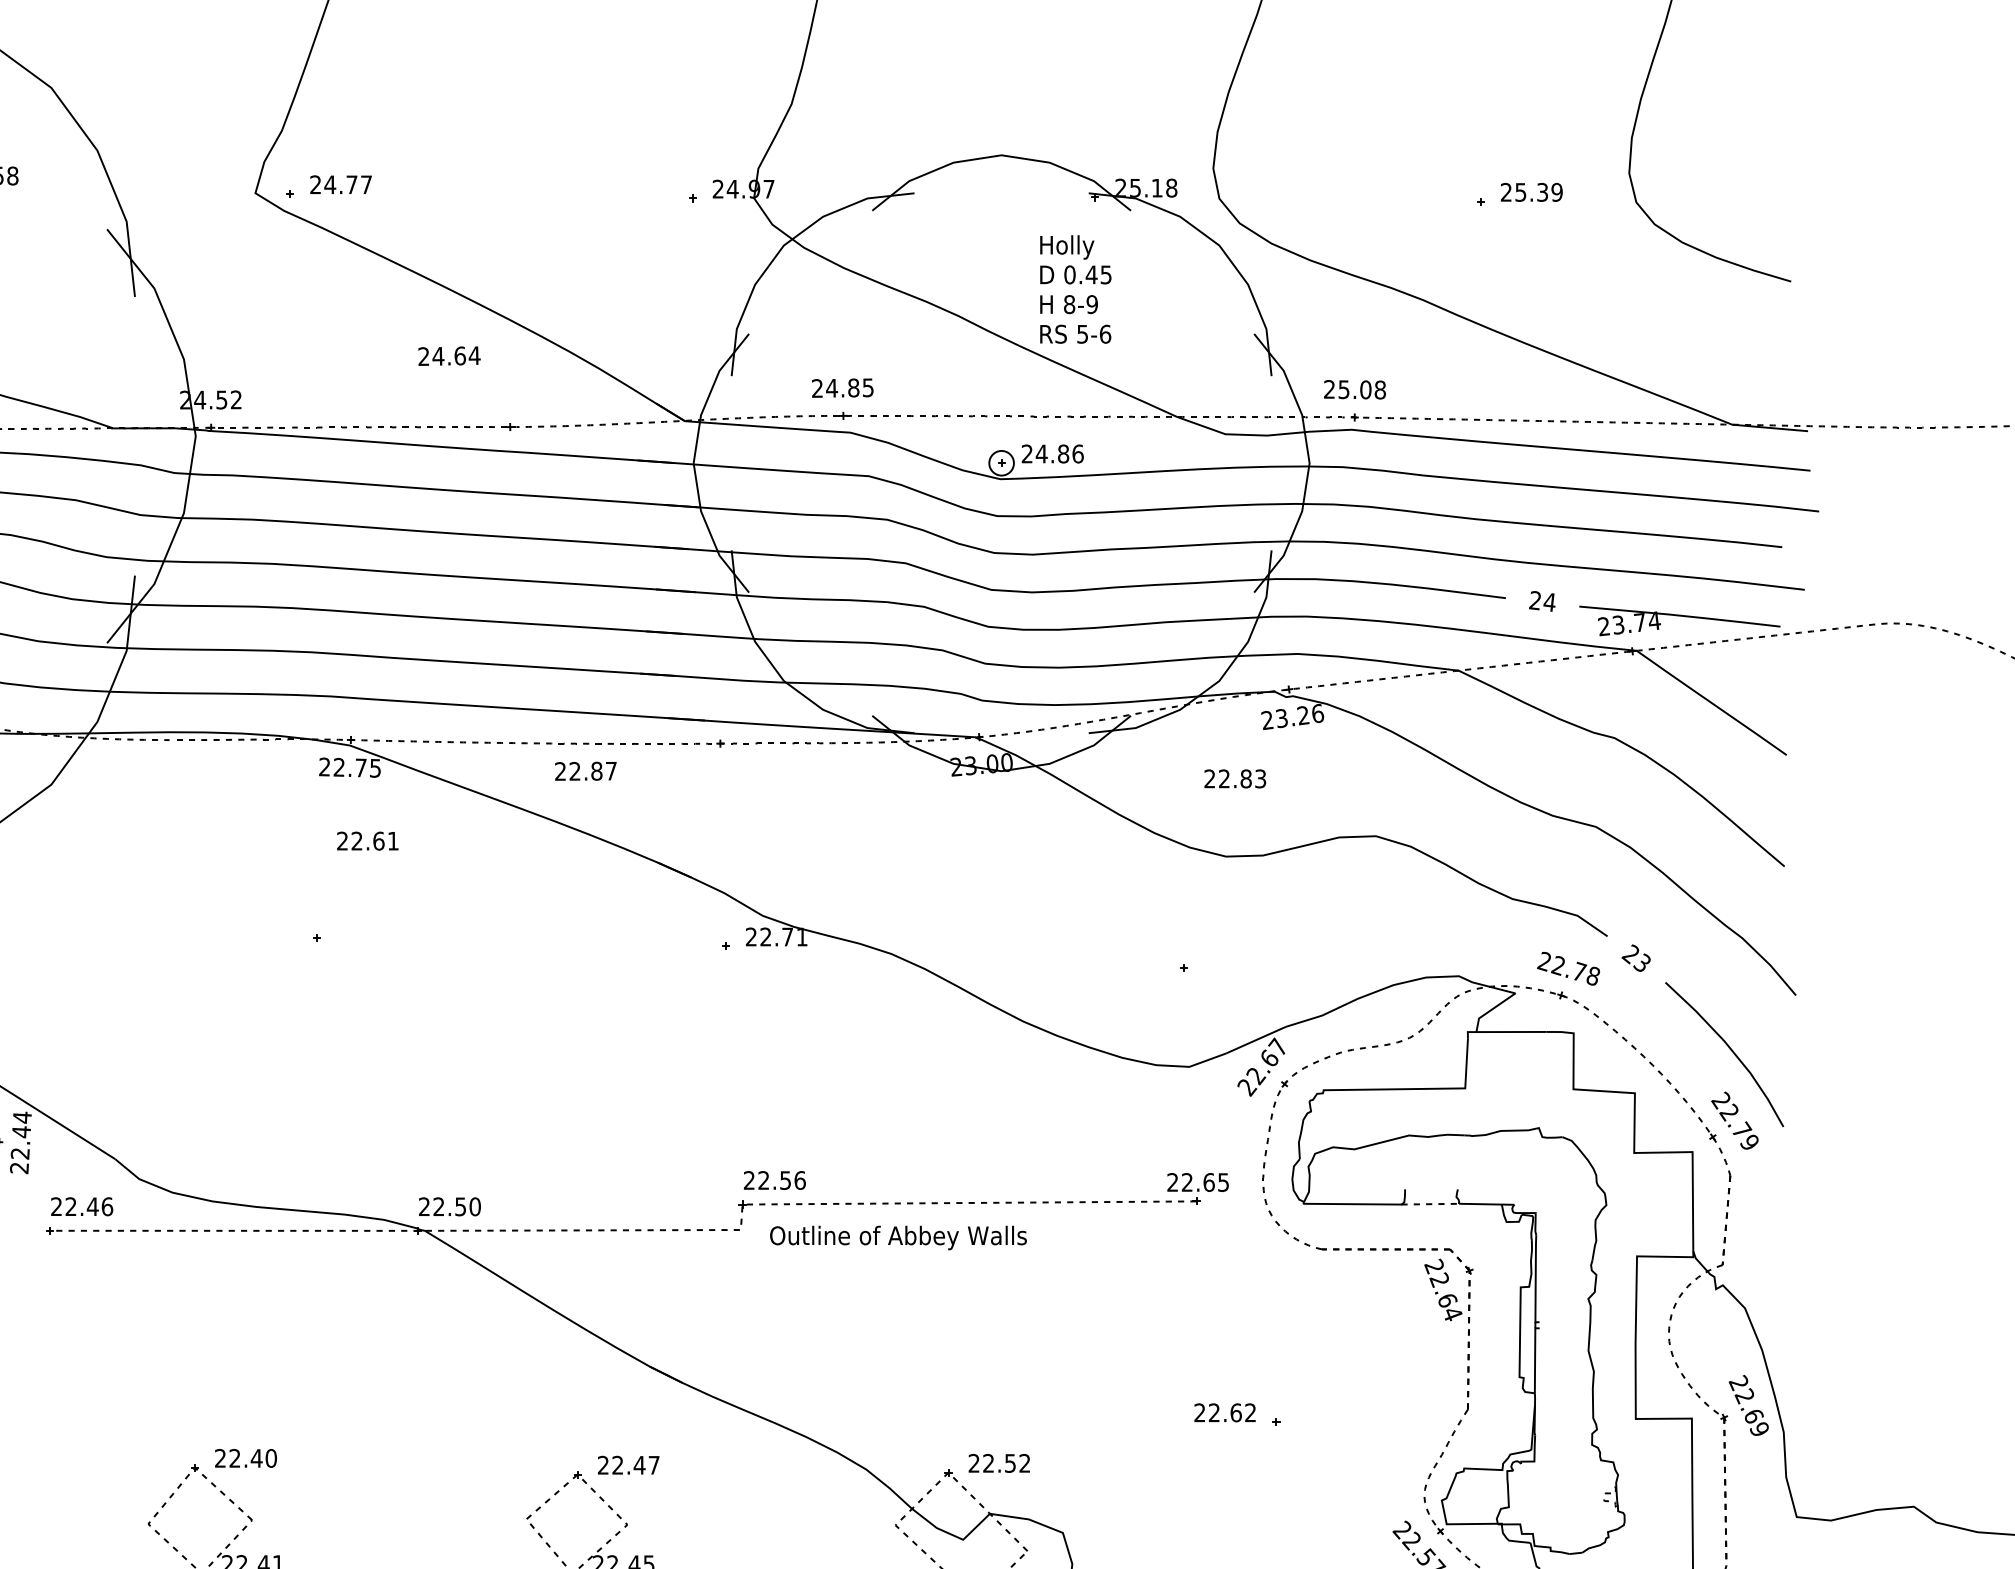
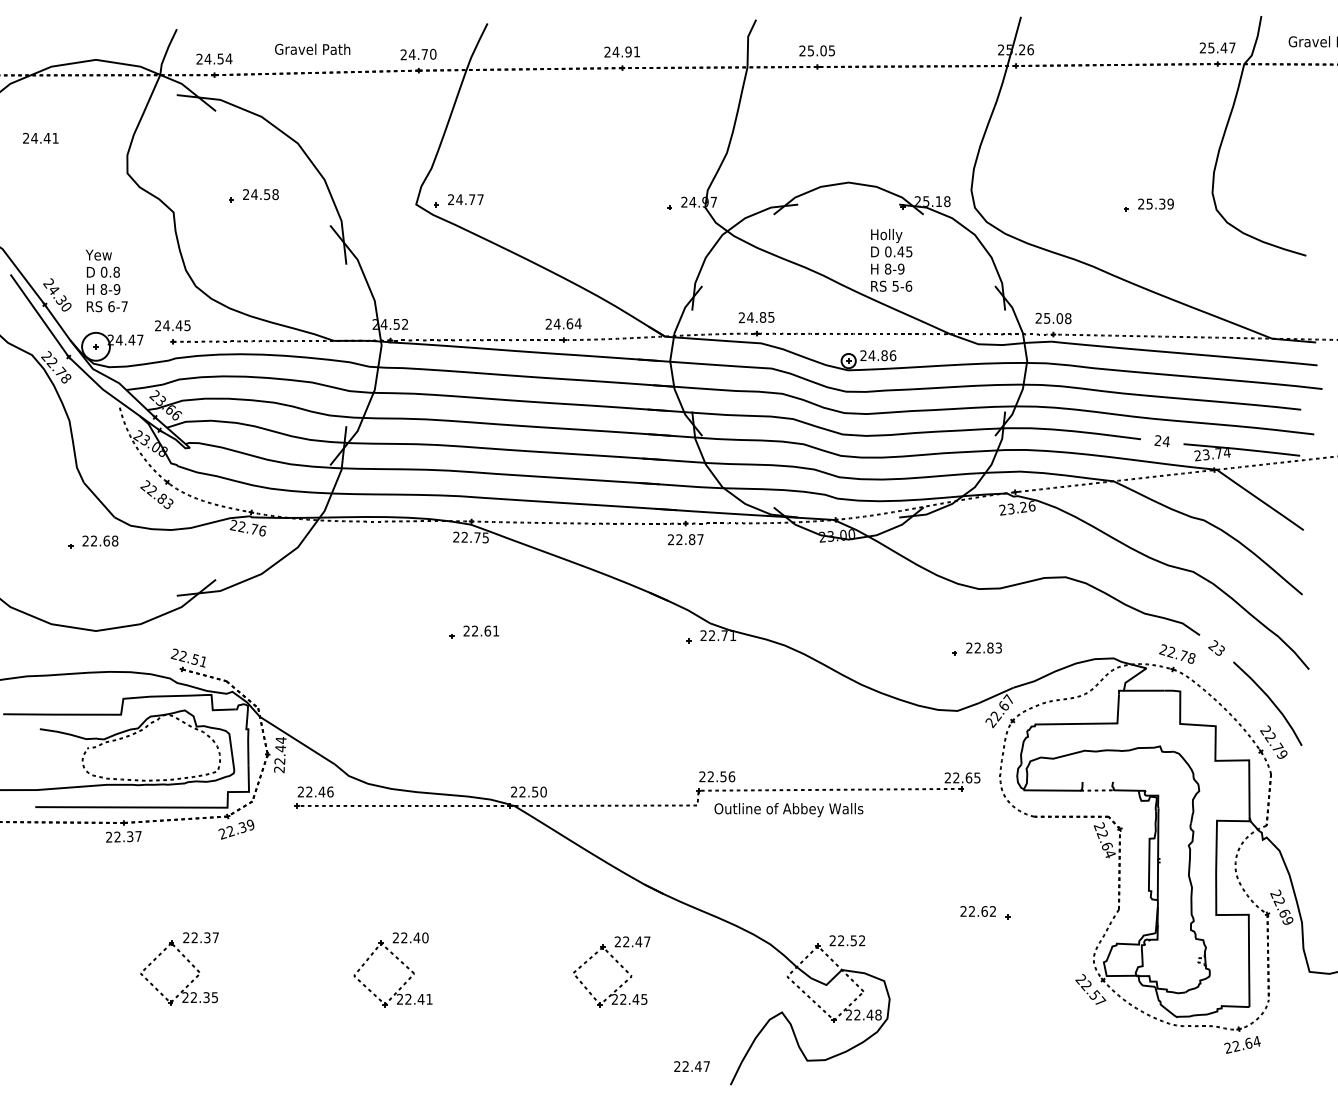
text: (449, 355) -> (563, 323), moved
text: (585, 771) -> (685, 539), moved
text: (1234, 777) -> (983, 647), moved
text: (368, 840) -> (481, 630), moved

